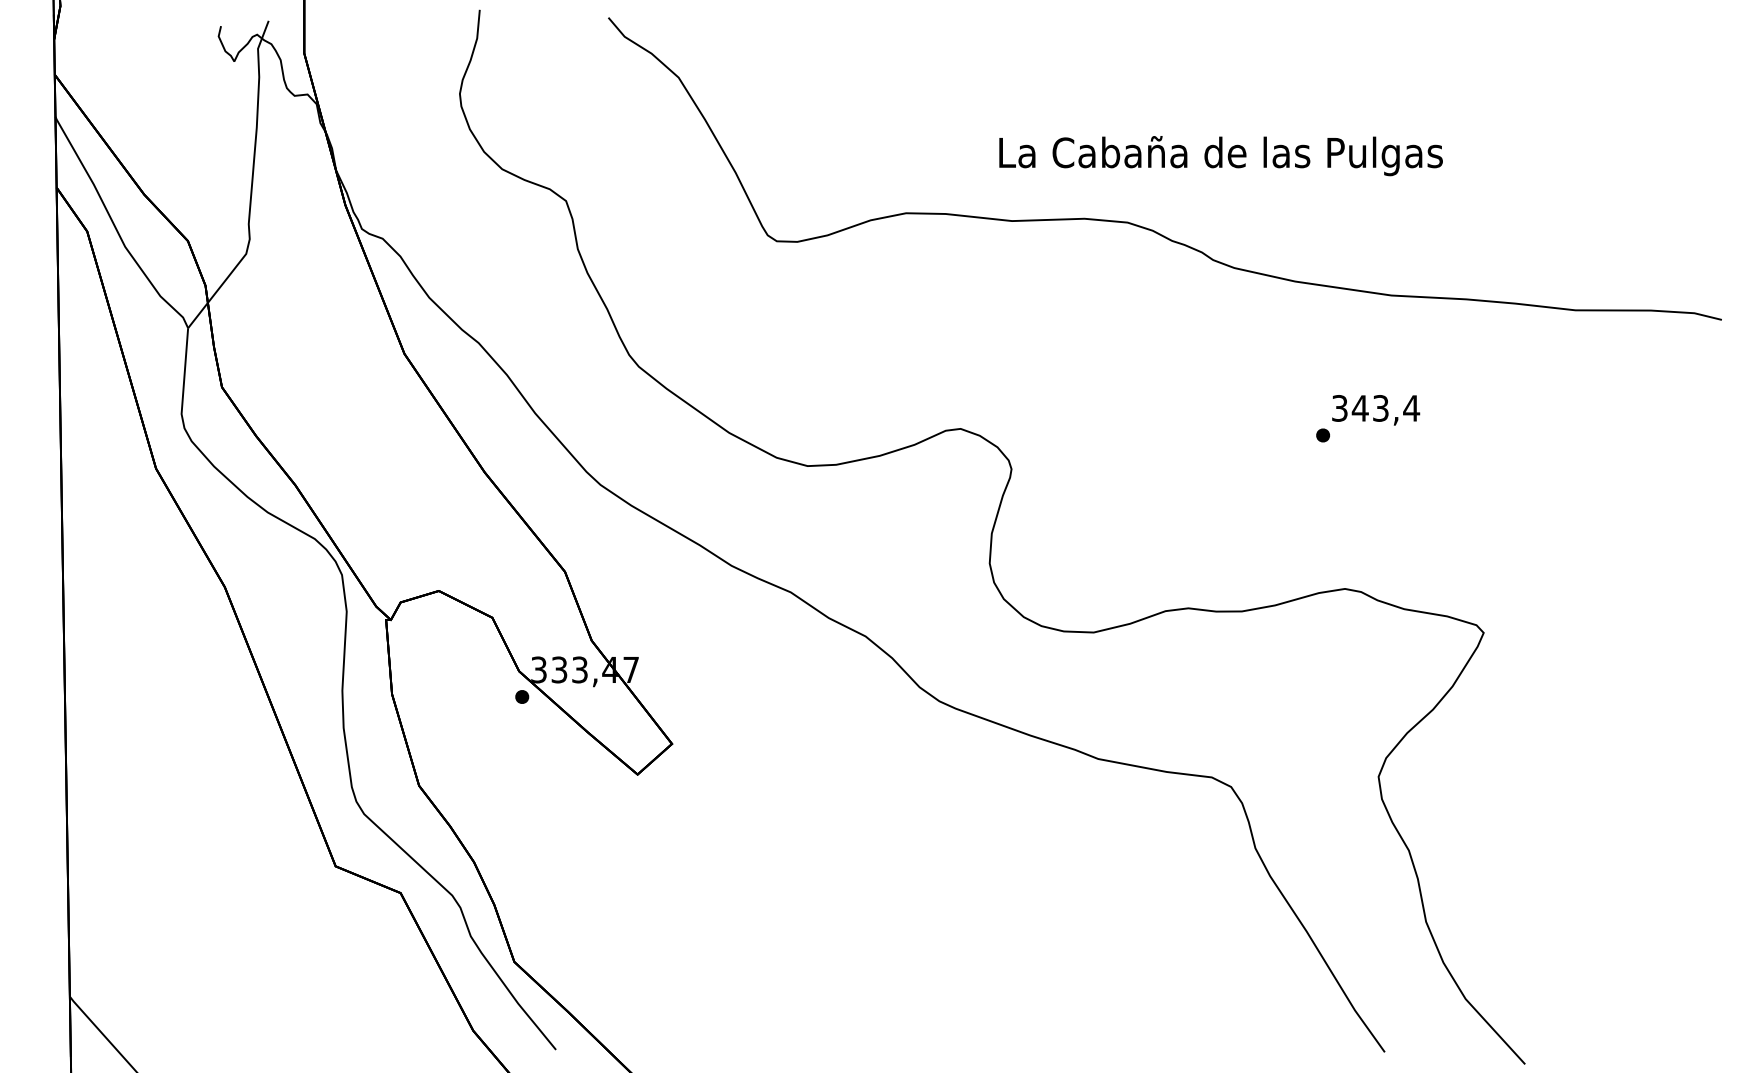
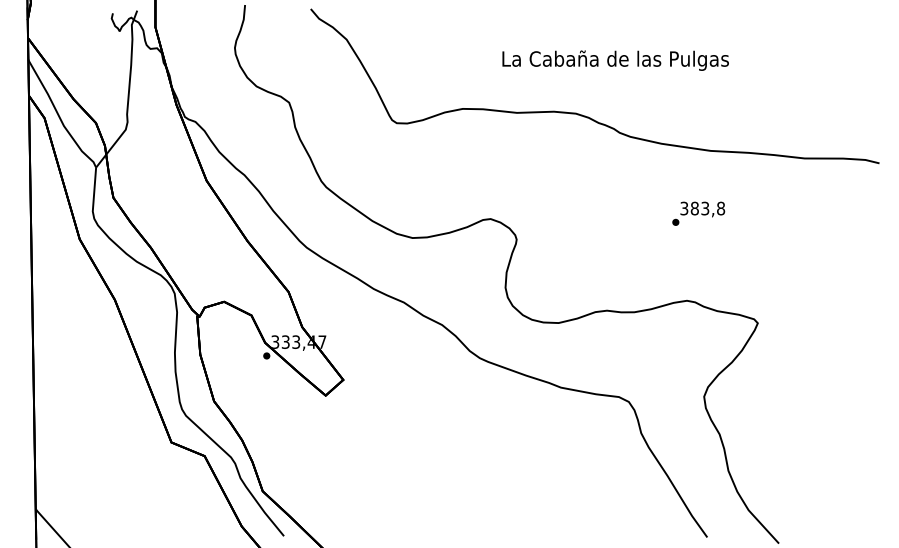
text: (1220, 155) -> (615, 60), moved
text: (1385, 408) -> (707, 208), 343,4 -> 383,8

